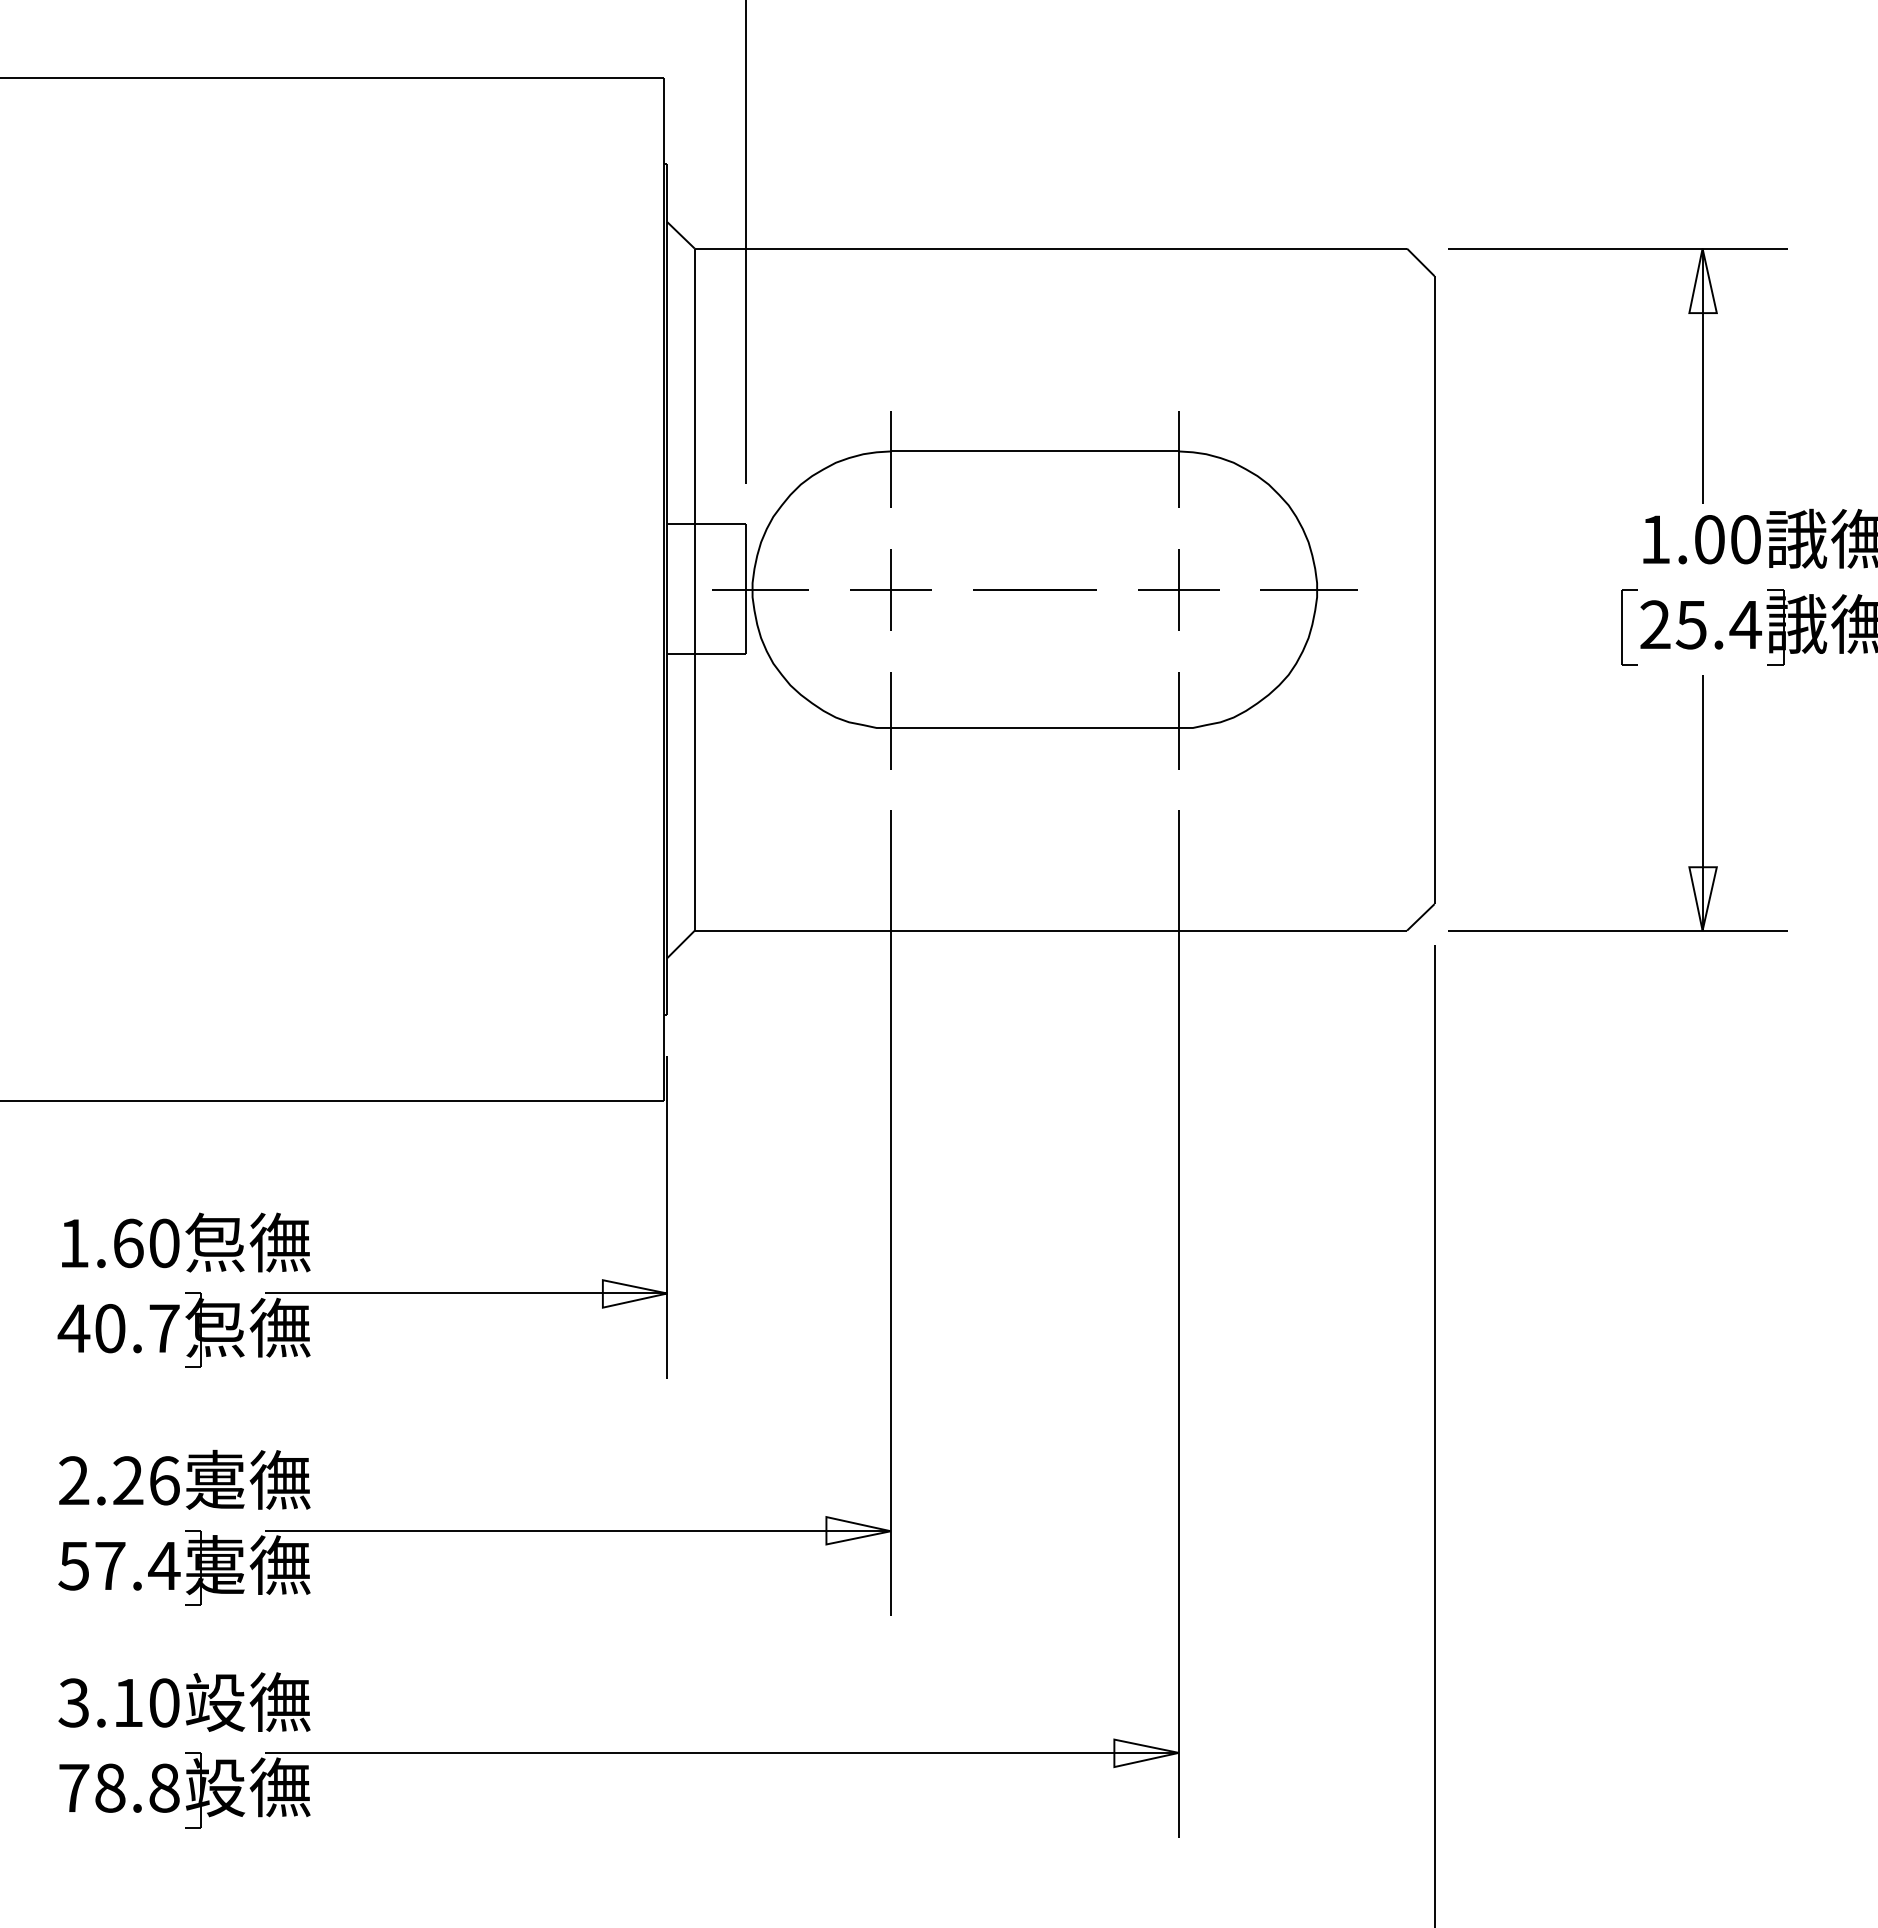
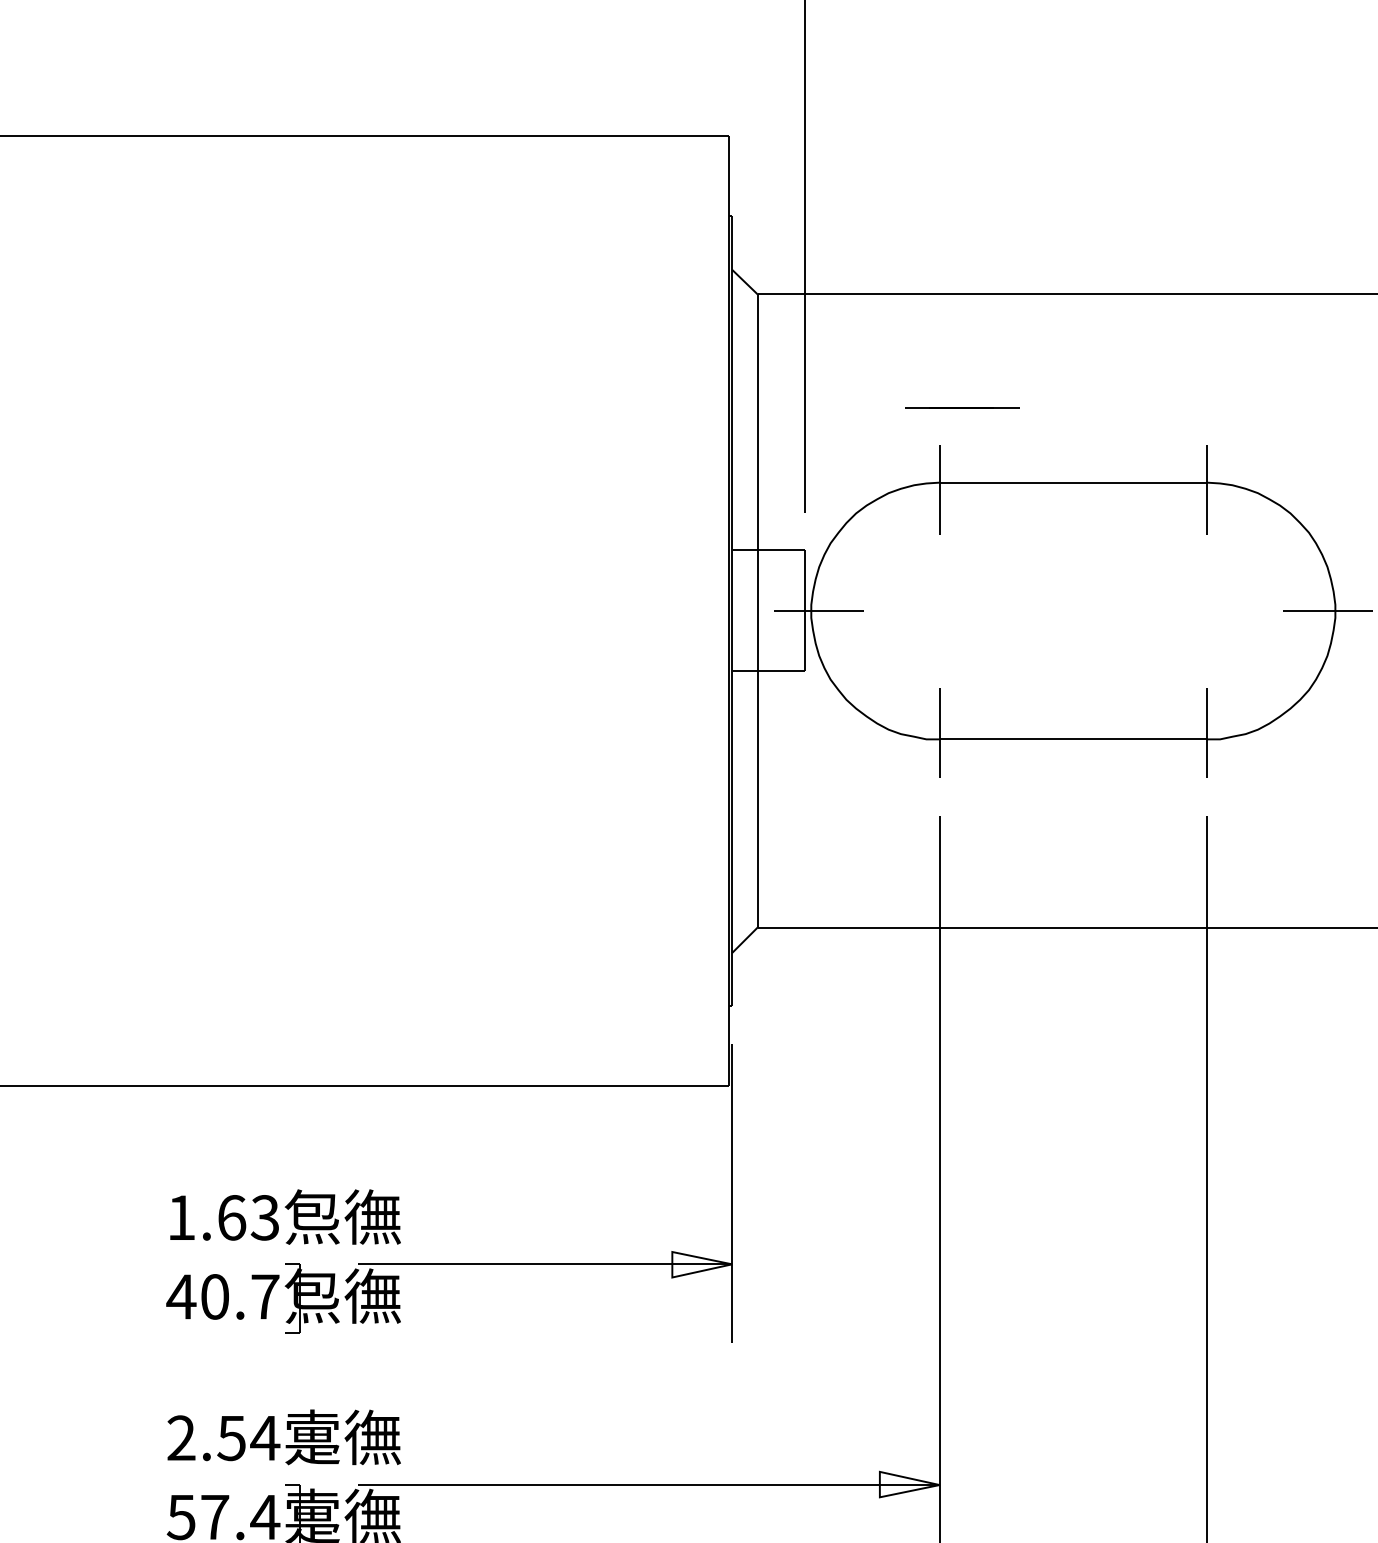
part: (890, 589) -> (939, 610), removed
line: (1034, 589) -> (961, 407), moved
part: (1178, 589) -> (1206, 610), removed
text: (163, 1242) -> (264, 1217), 1.60 -> 1.63
text: (146, 1480) -> (248, 1437), 2.26 -> 2.54

